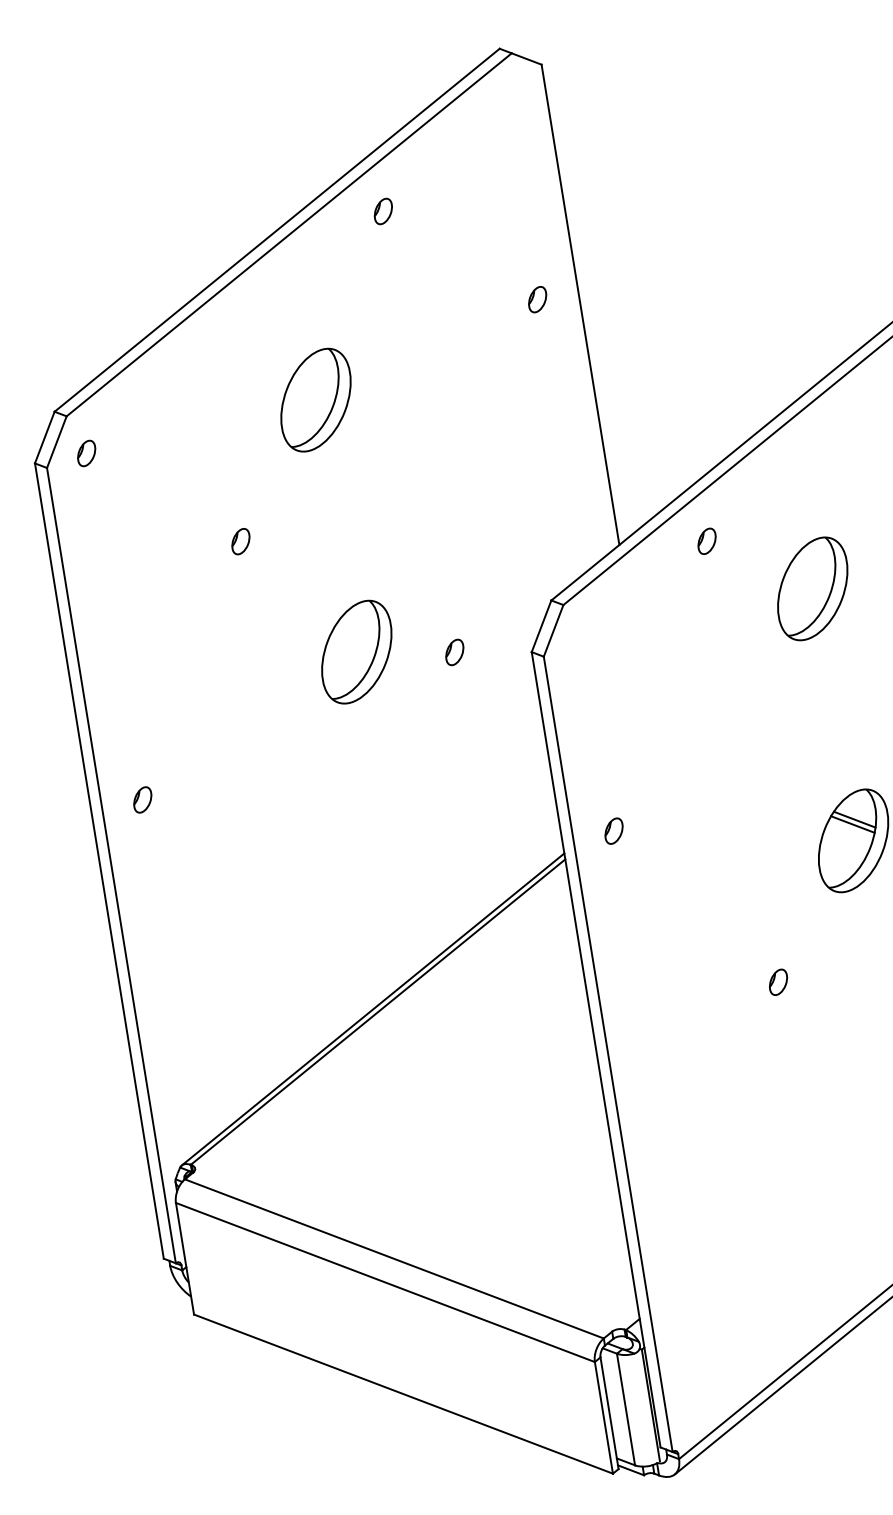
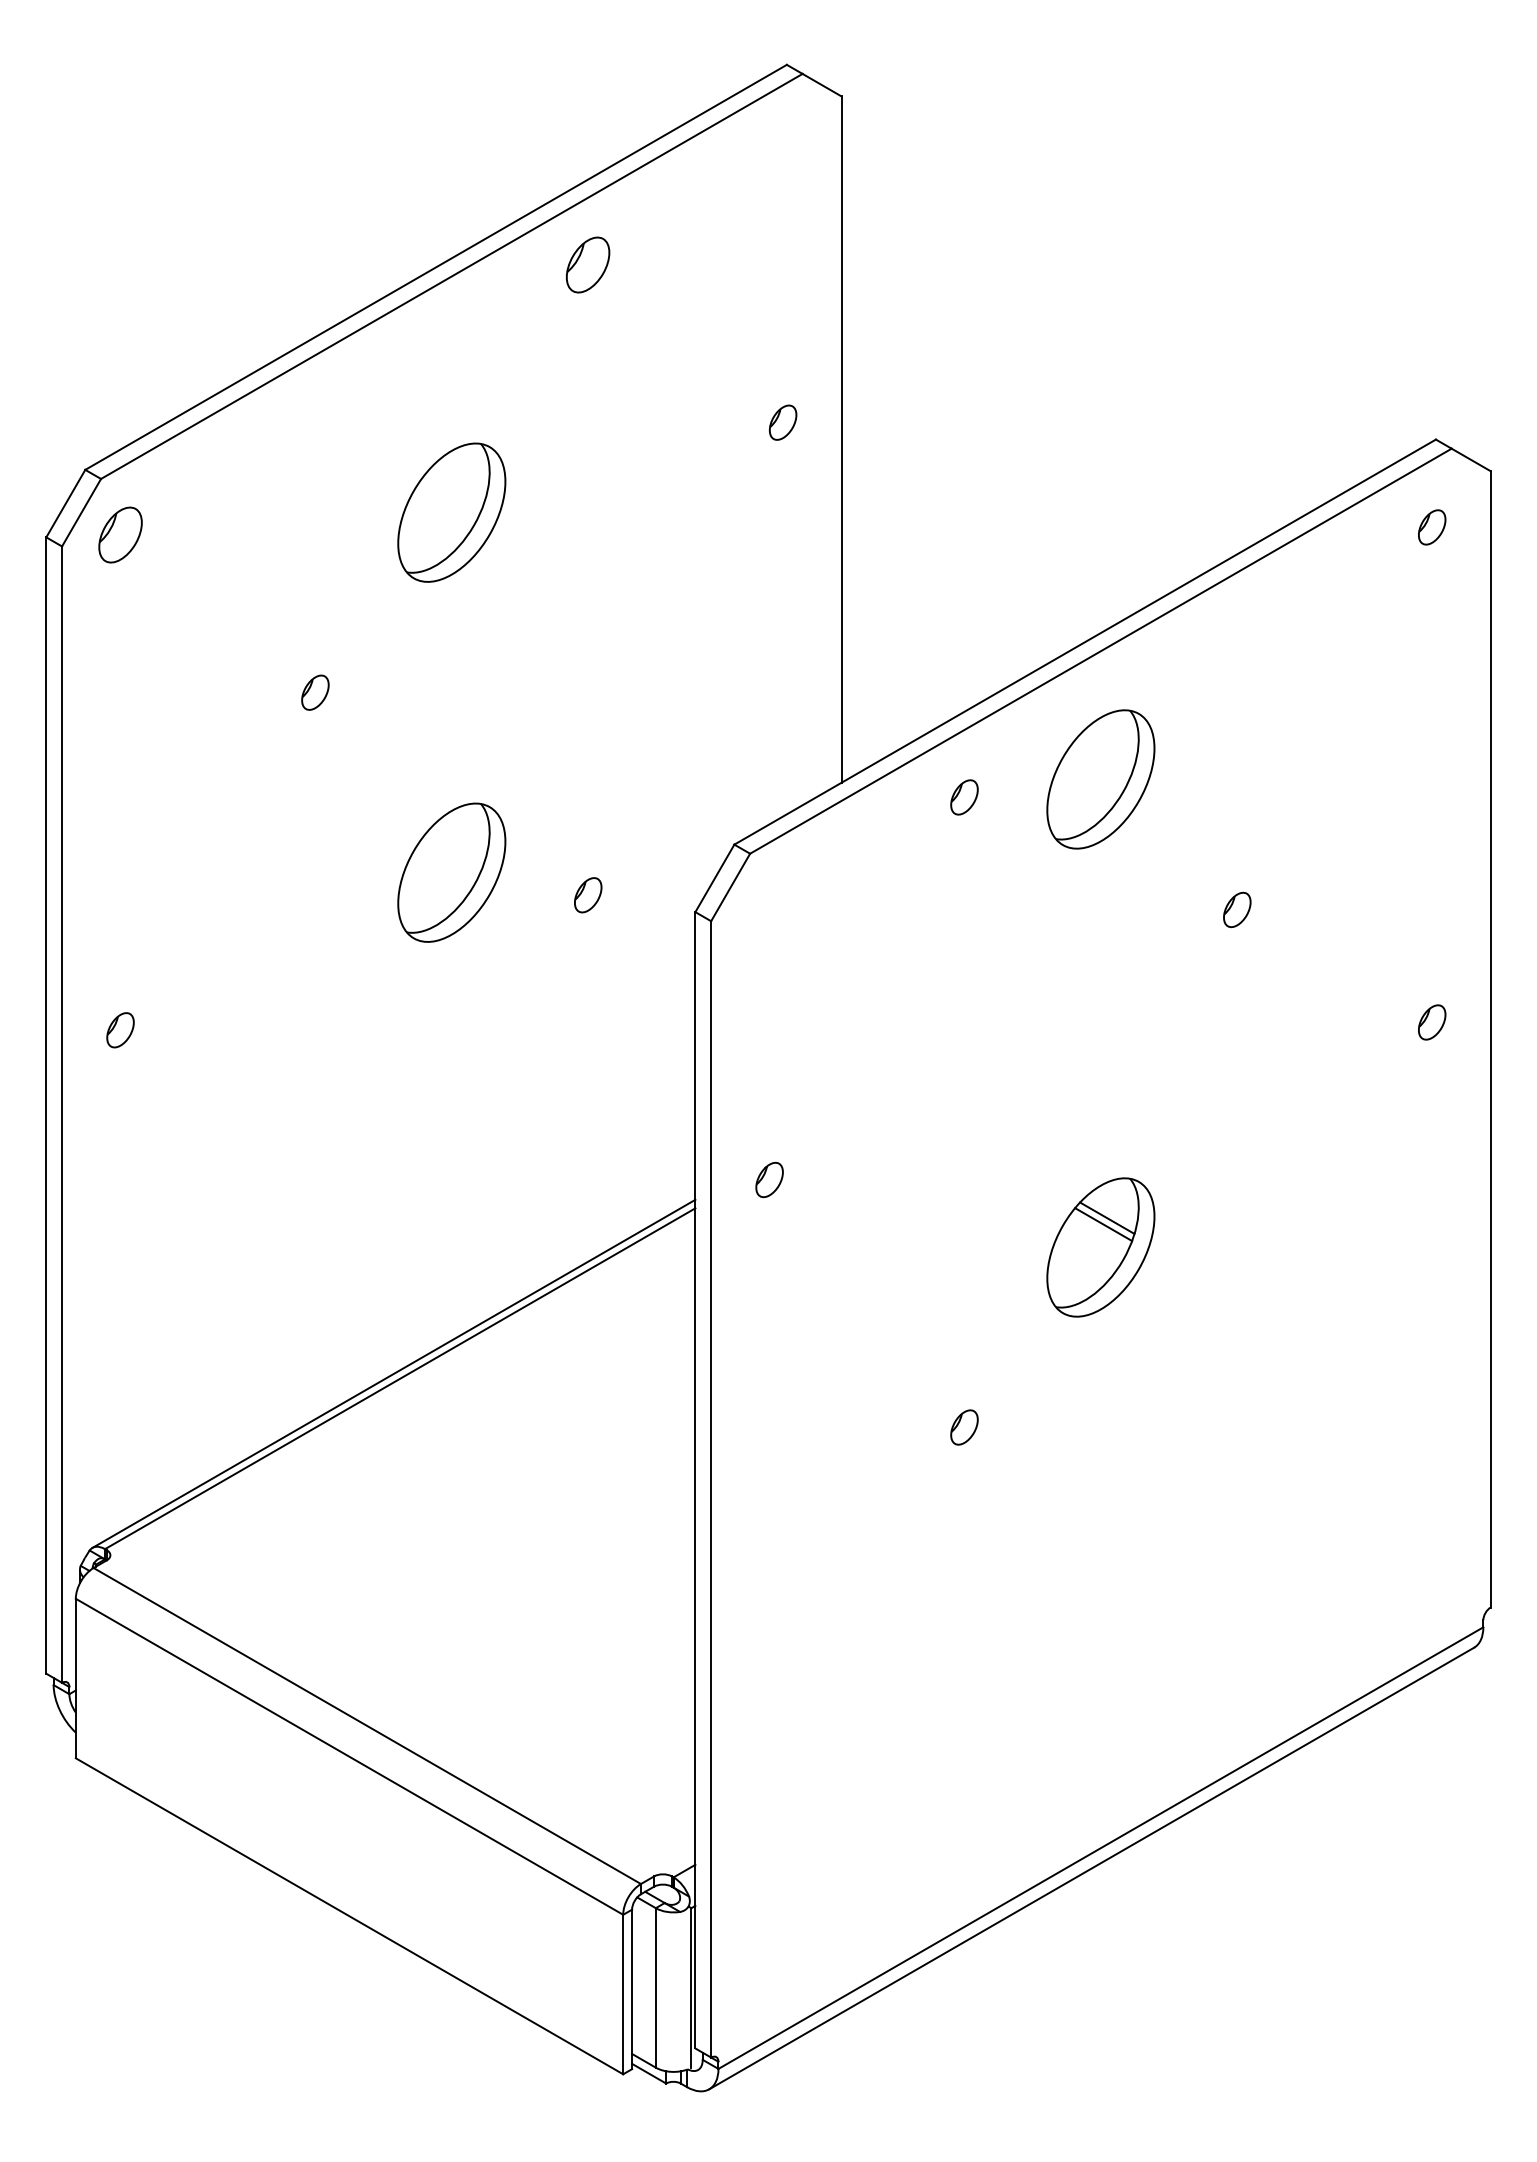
part: (383, 211) -> (588, 265), size x1.6
part: (86, 453) -> (120, 535), size x1.6
part: (812, 588) -> (1100, 779), moved

